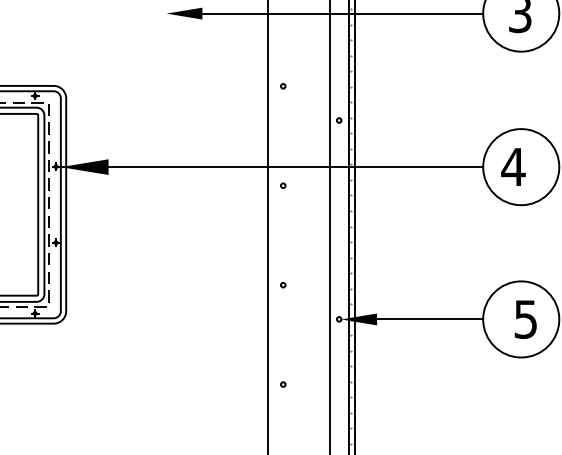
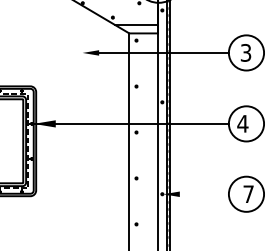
line: (428, 319) -> (203, 194), removed
text: (525, 319) -> (248, 194), 5 -> 7

